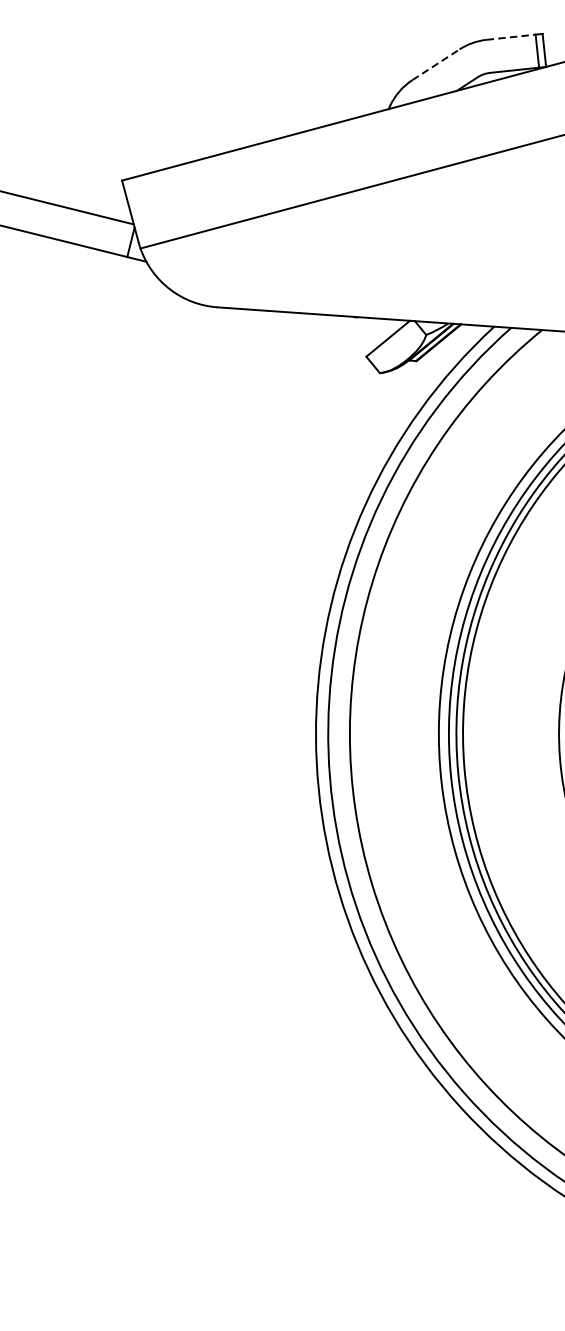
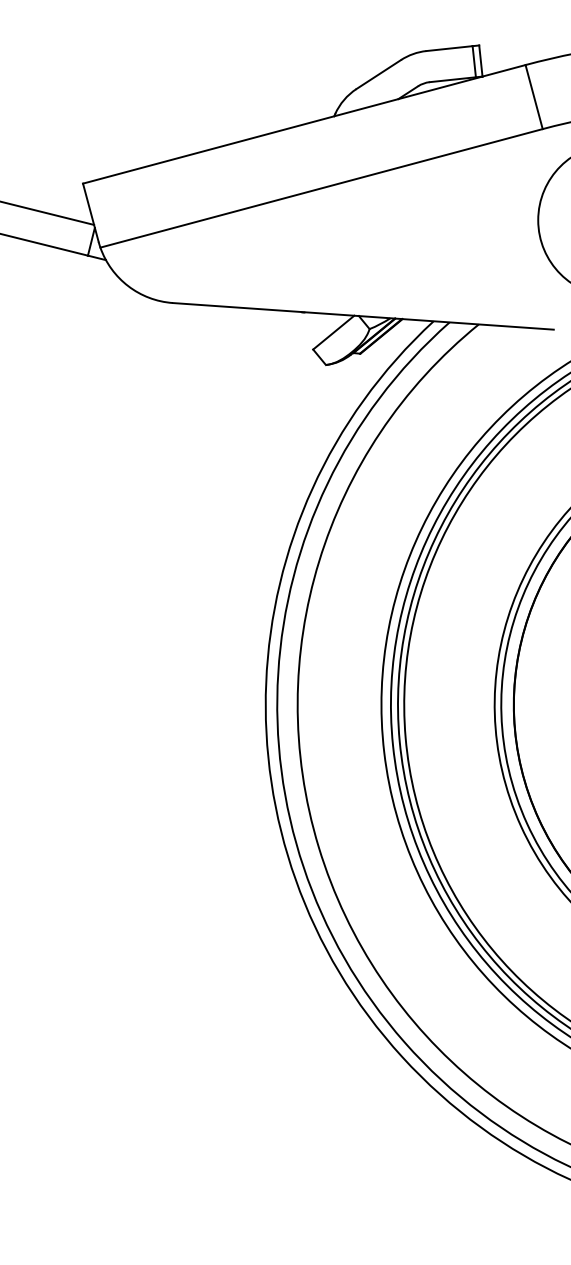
line: (512, 37) -> (450, 48), dashed -> solid
line: (435, 64) -> (378, 74), dashed -> solid

